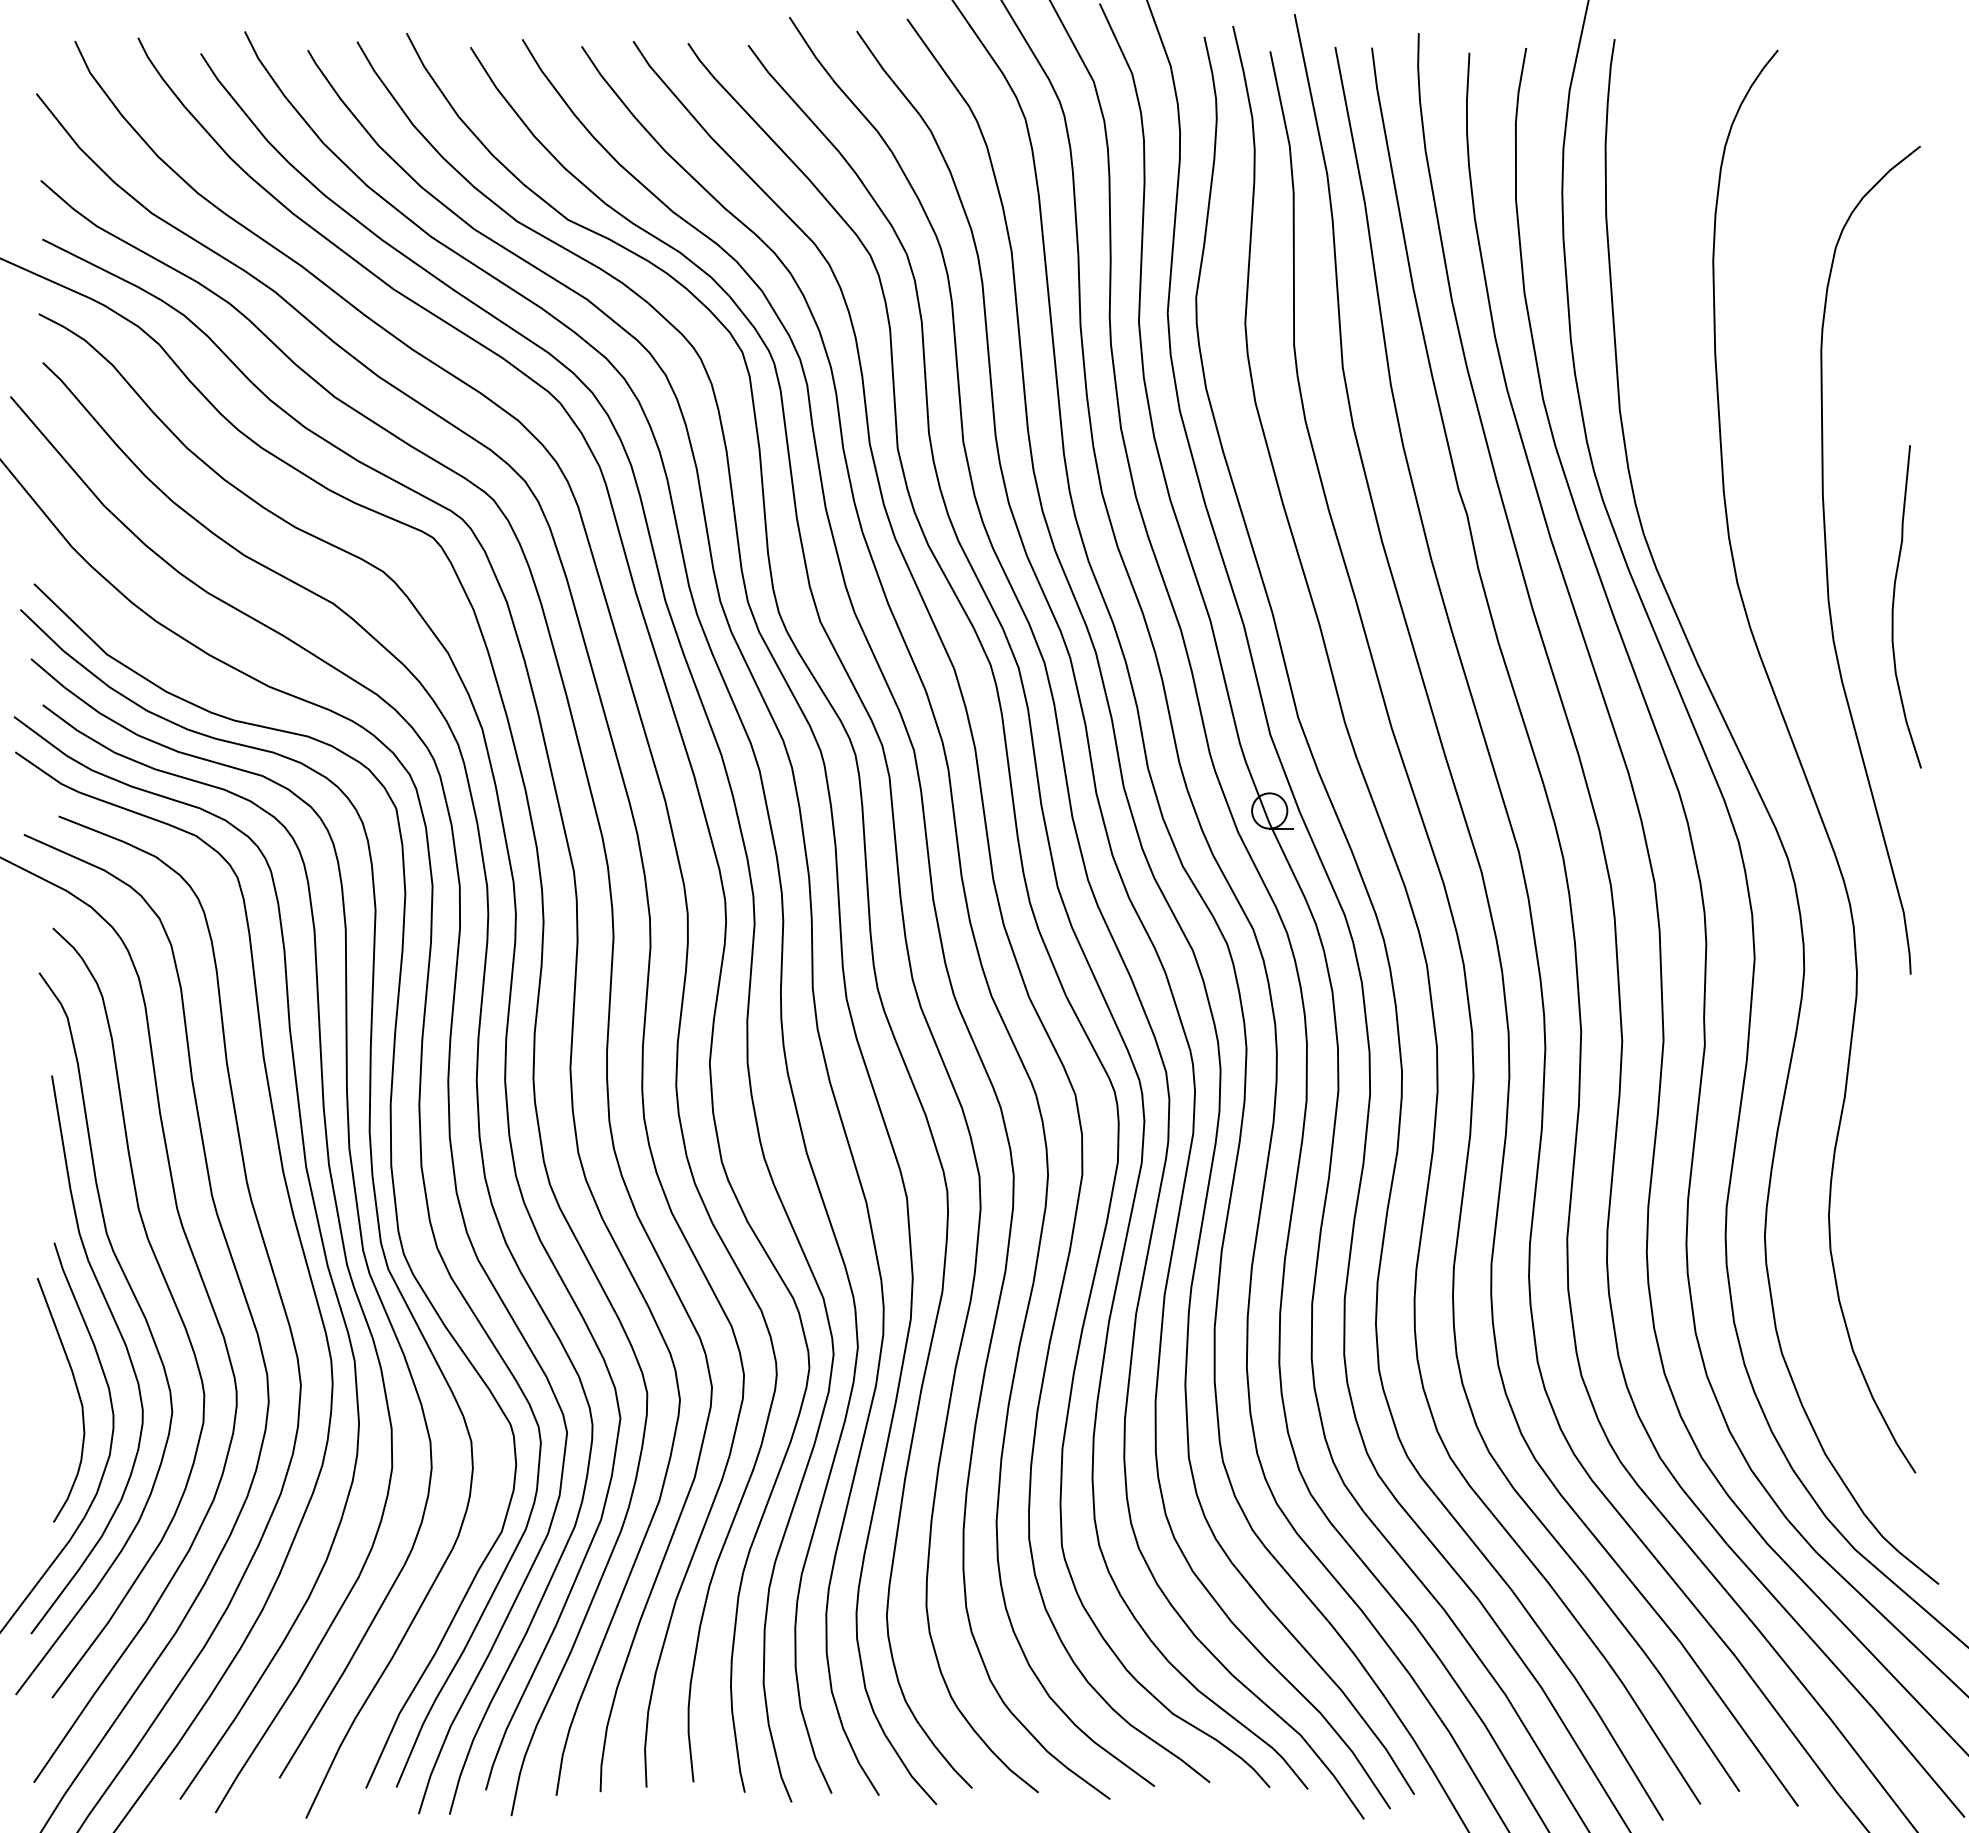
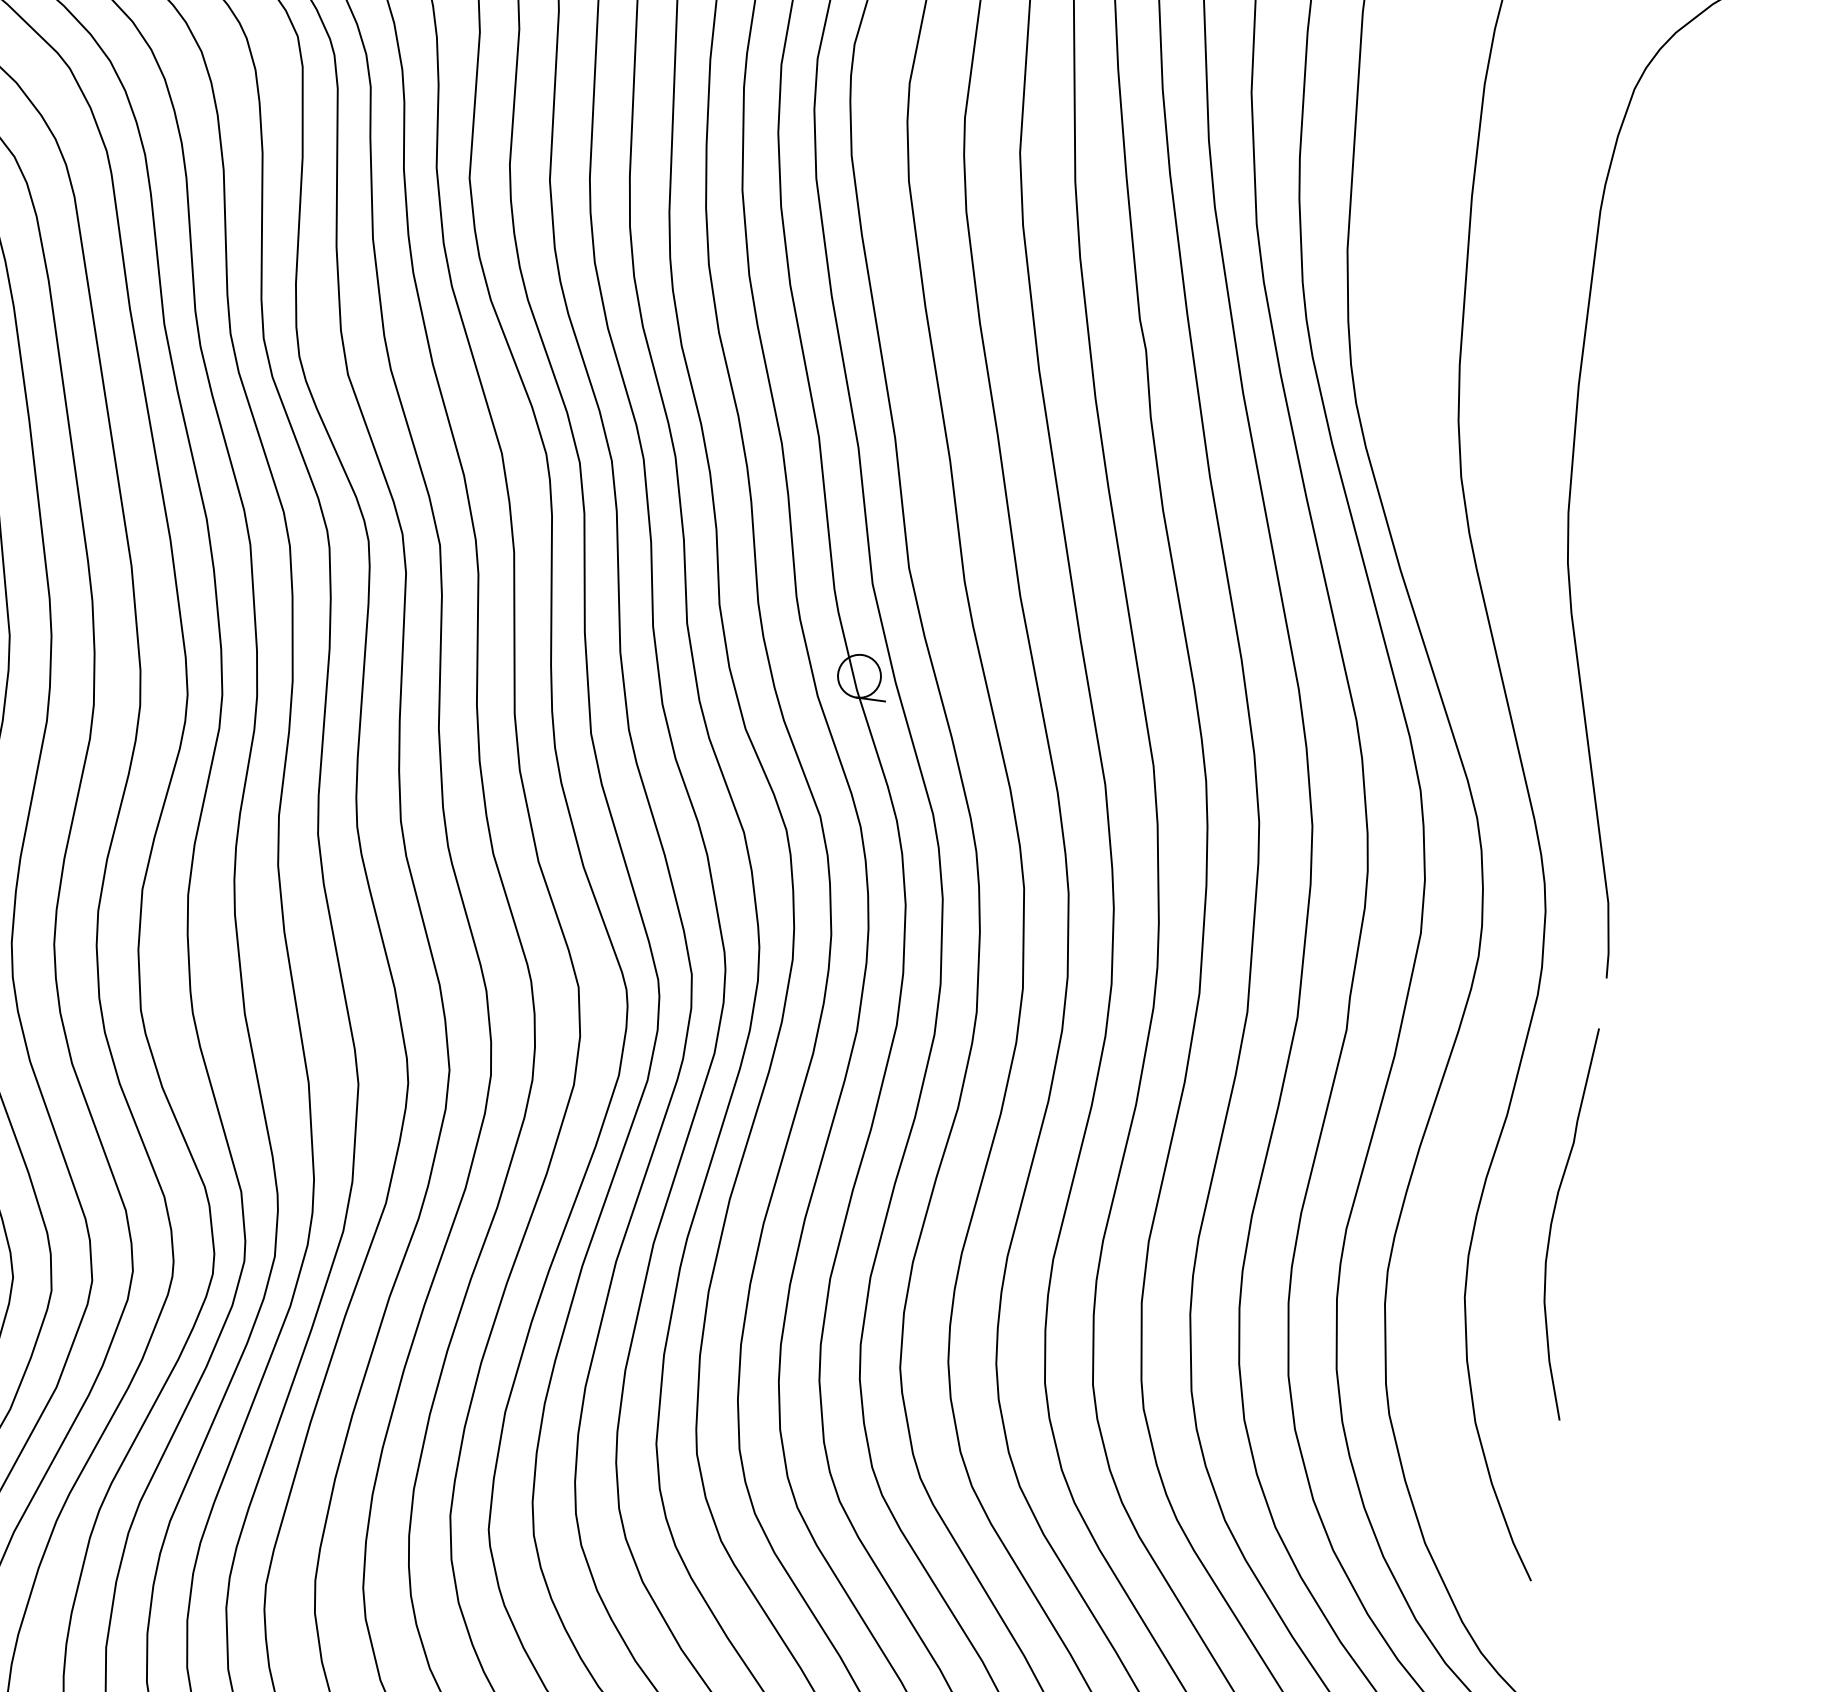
curve: (1894, 603) -> (1554, 1217), moved

